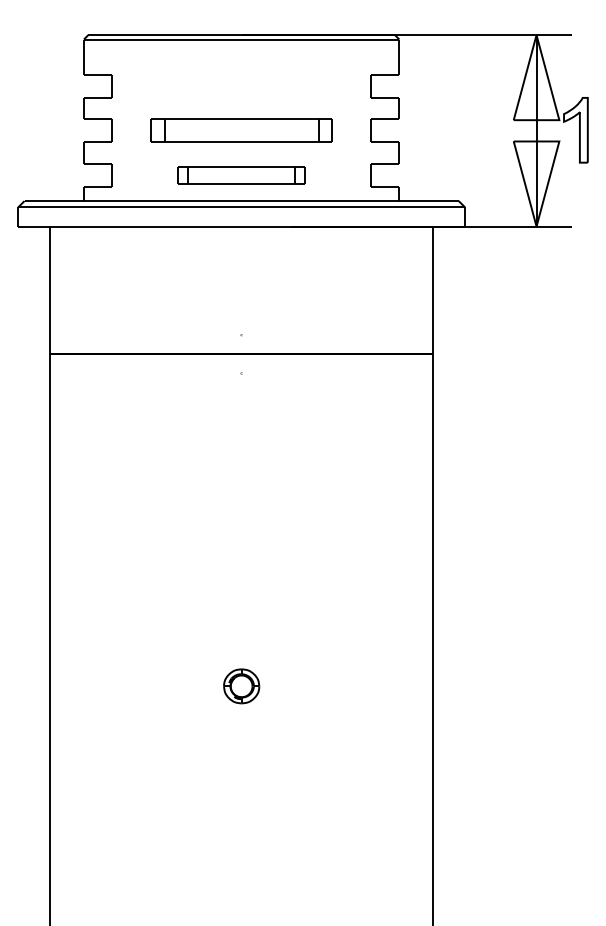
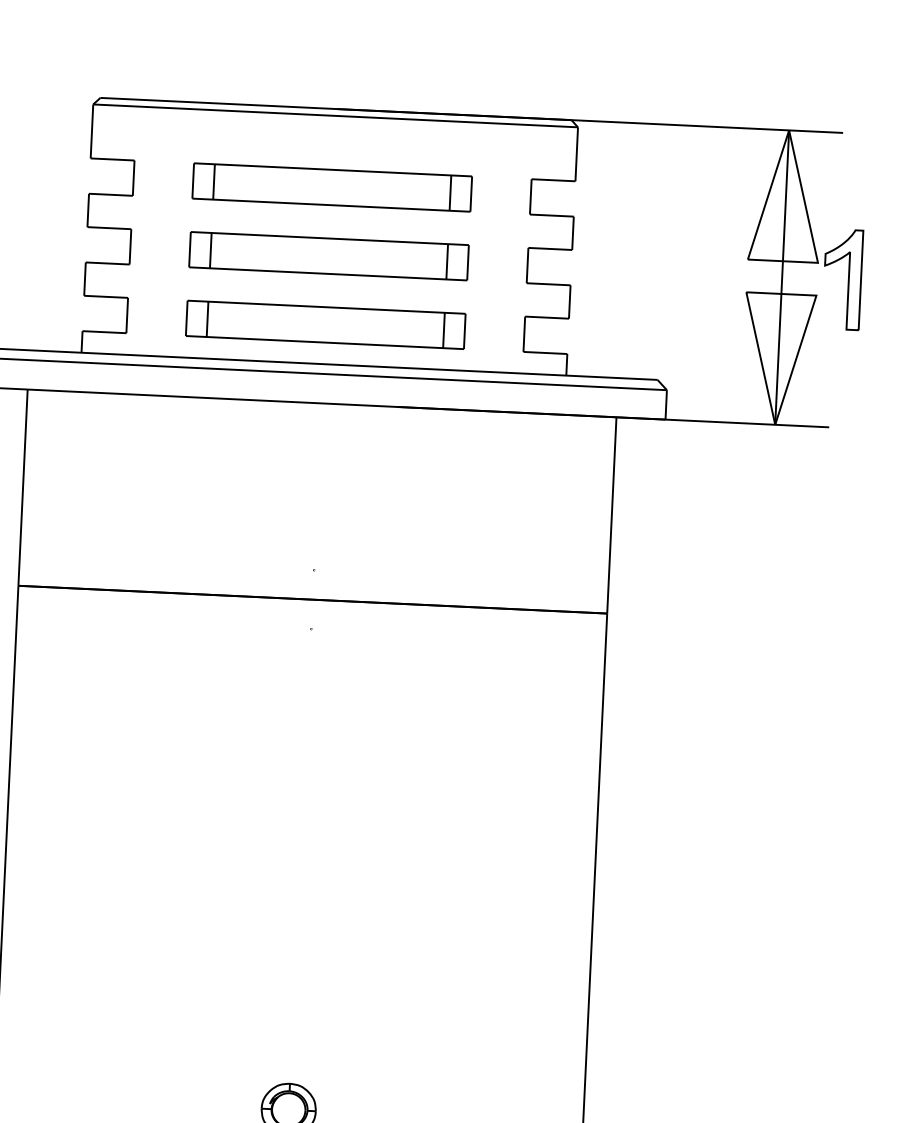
part: (241, 86) -> (331, 188), added
part: (241, 175) -> (325, 324), size x1.43

